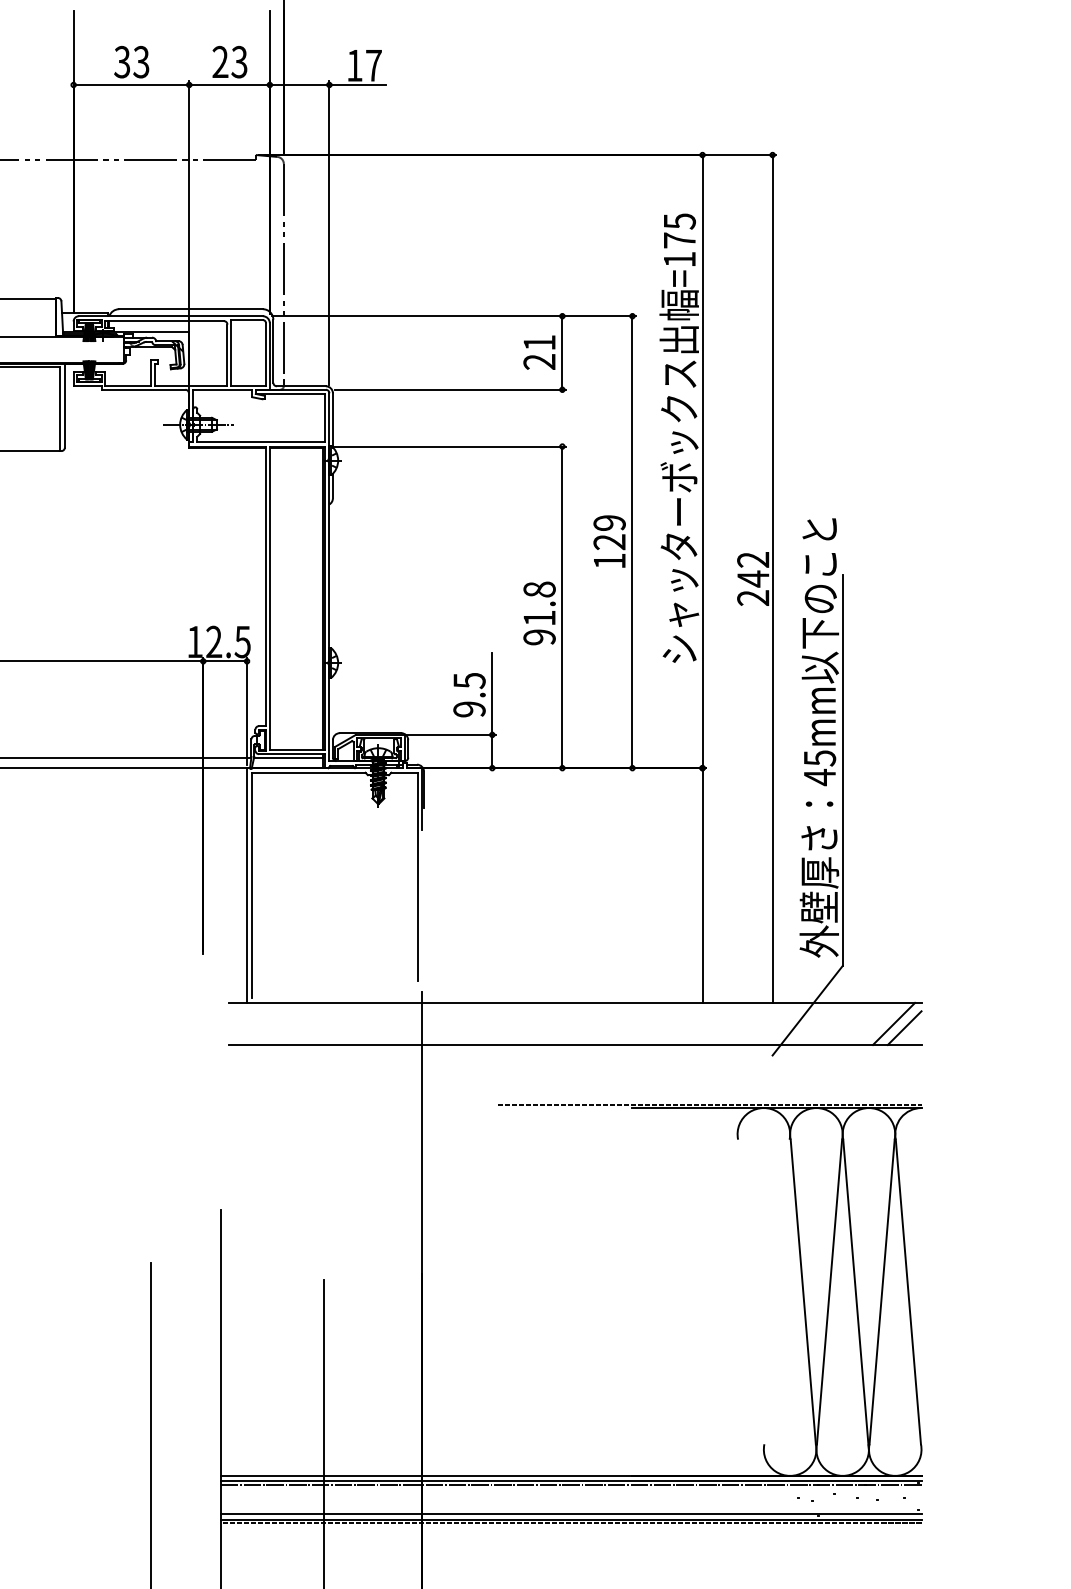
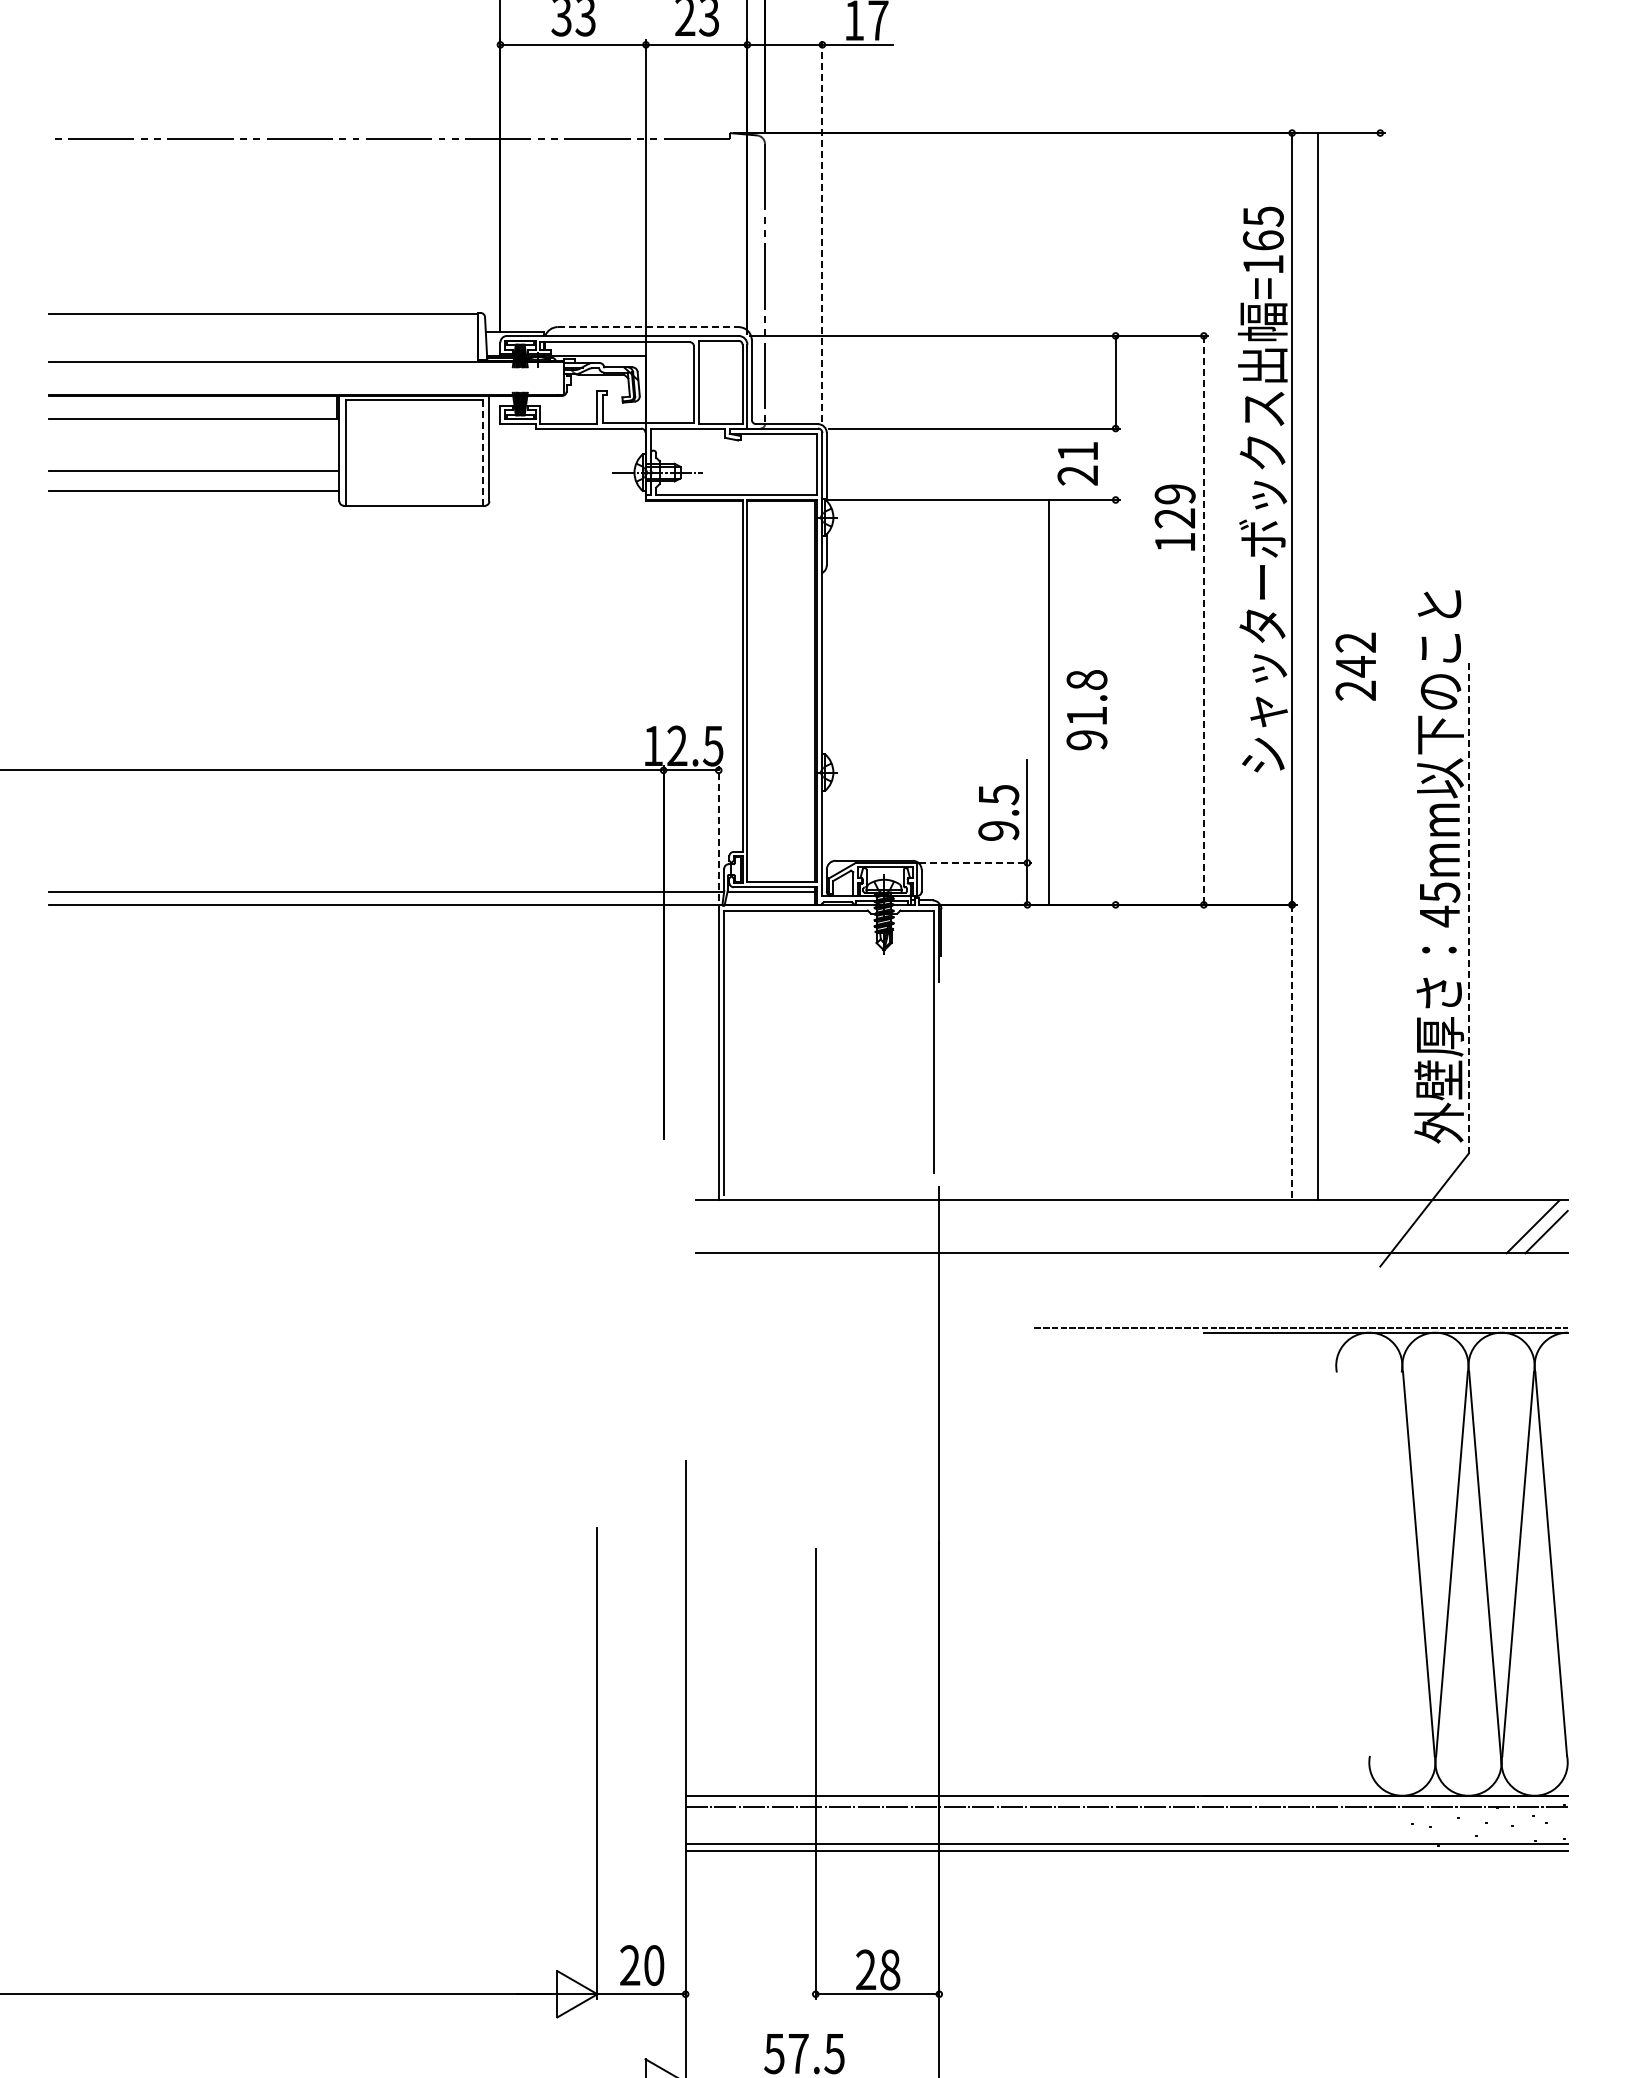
line: (329, 233) -> (822, 231), solid -> dashed
text: (679, 240) -> (1263, 240), =175 -> =165
line: (191, 309) -> (648, 327), solid -> dashed
text: (539, 352) -> (1077, 463), moved
line: (59, 409) -> (482, 453), solid -> dashed
text: (609, 541) -> (1174, 517), moved
line: (632, 542) -> (1203, 620), solid -> dashed
line: (772, 578) -> (1318, 666), moved
line: (562, 607) -> (1048, 702), moved
line: (246, 711) -> (718, 833), solid -> dashed
line: (451, 734) -> (976, 862), solid -> dashed
line: (842, 770) -> (1468, 907), solid -> dashed
line: (702, 885) -> (1292, 1052), solid -> dashed
line: (570, 1481) -> (1126, 1802), removed
line: (570, 1523) -> (1126, 1855), removed

